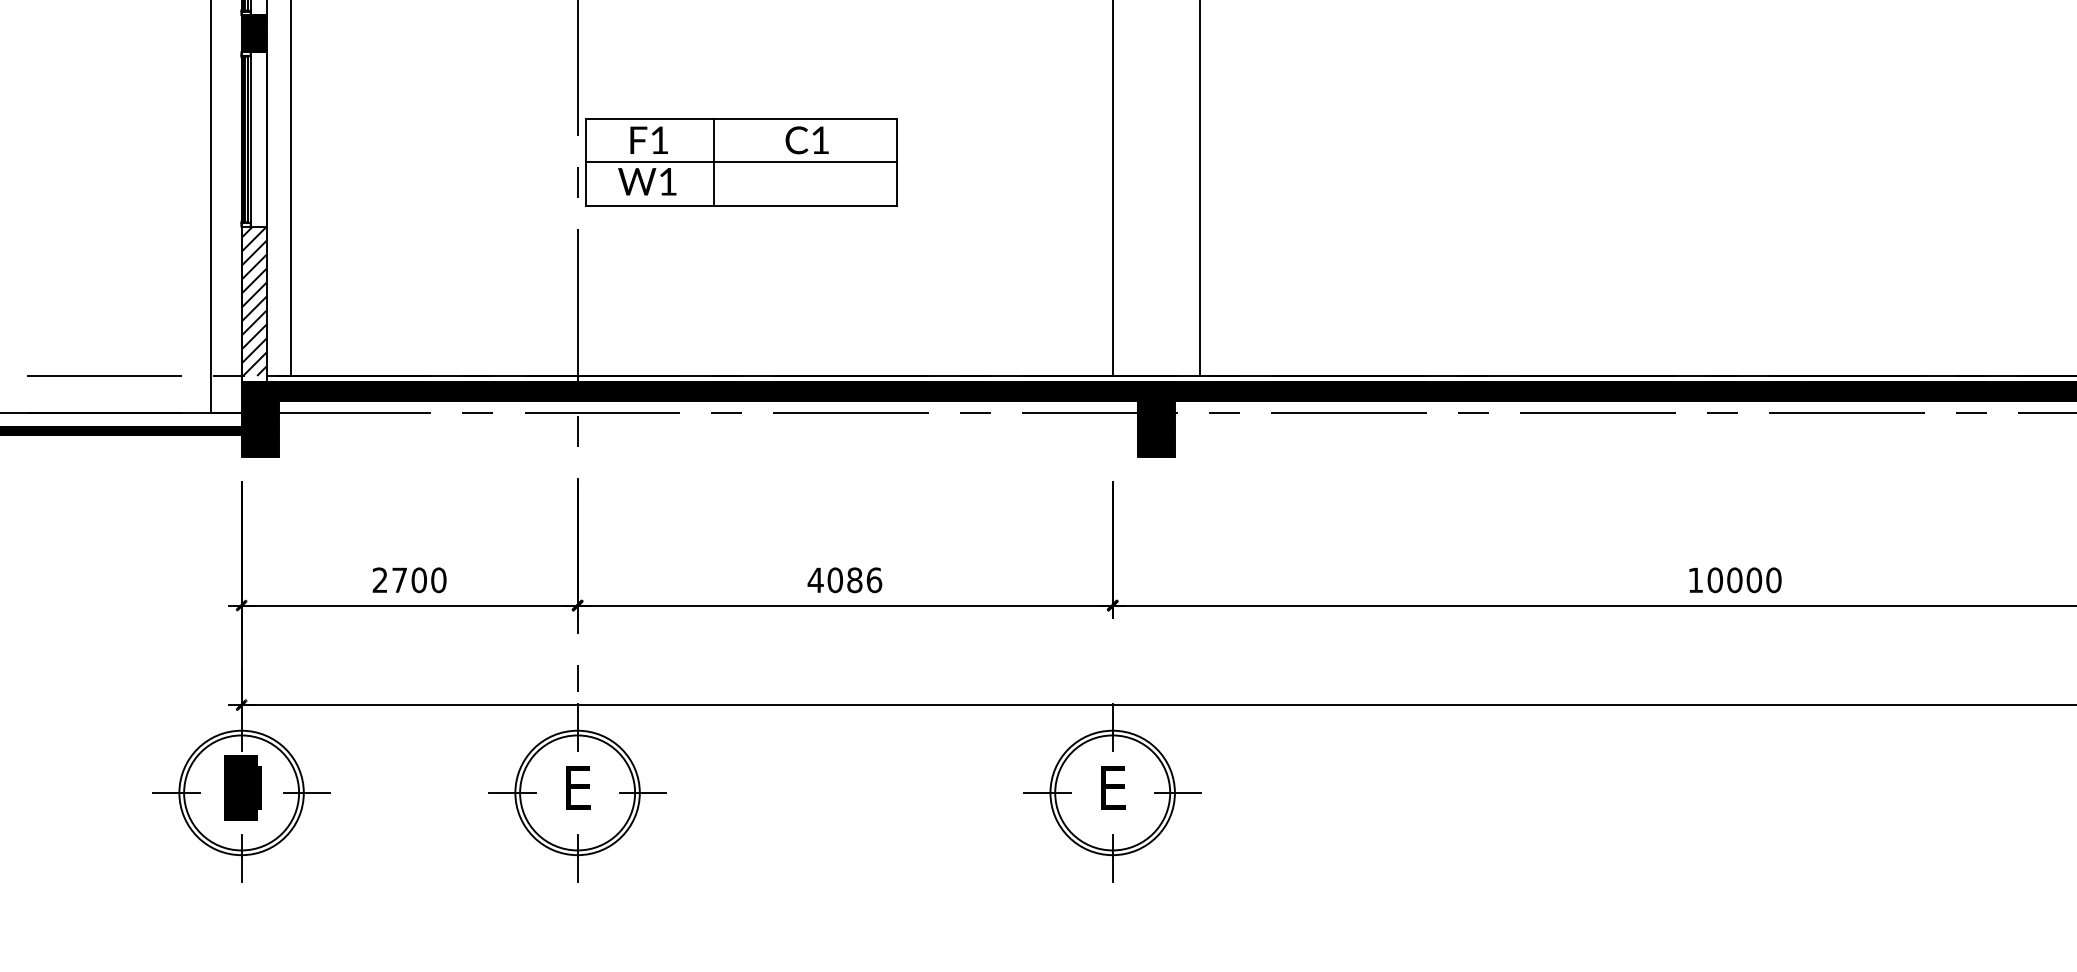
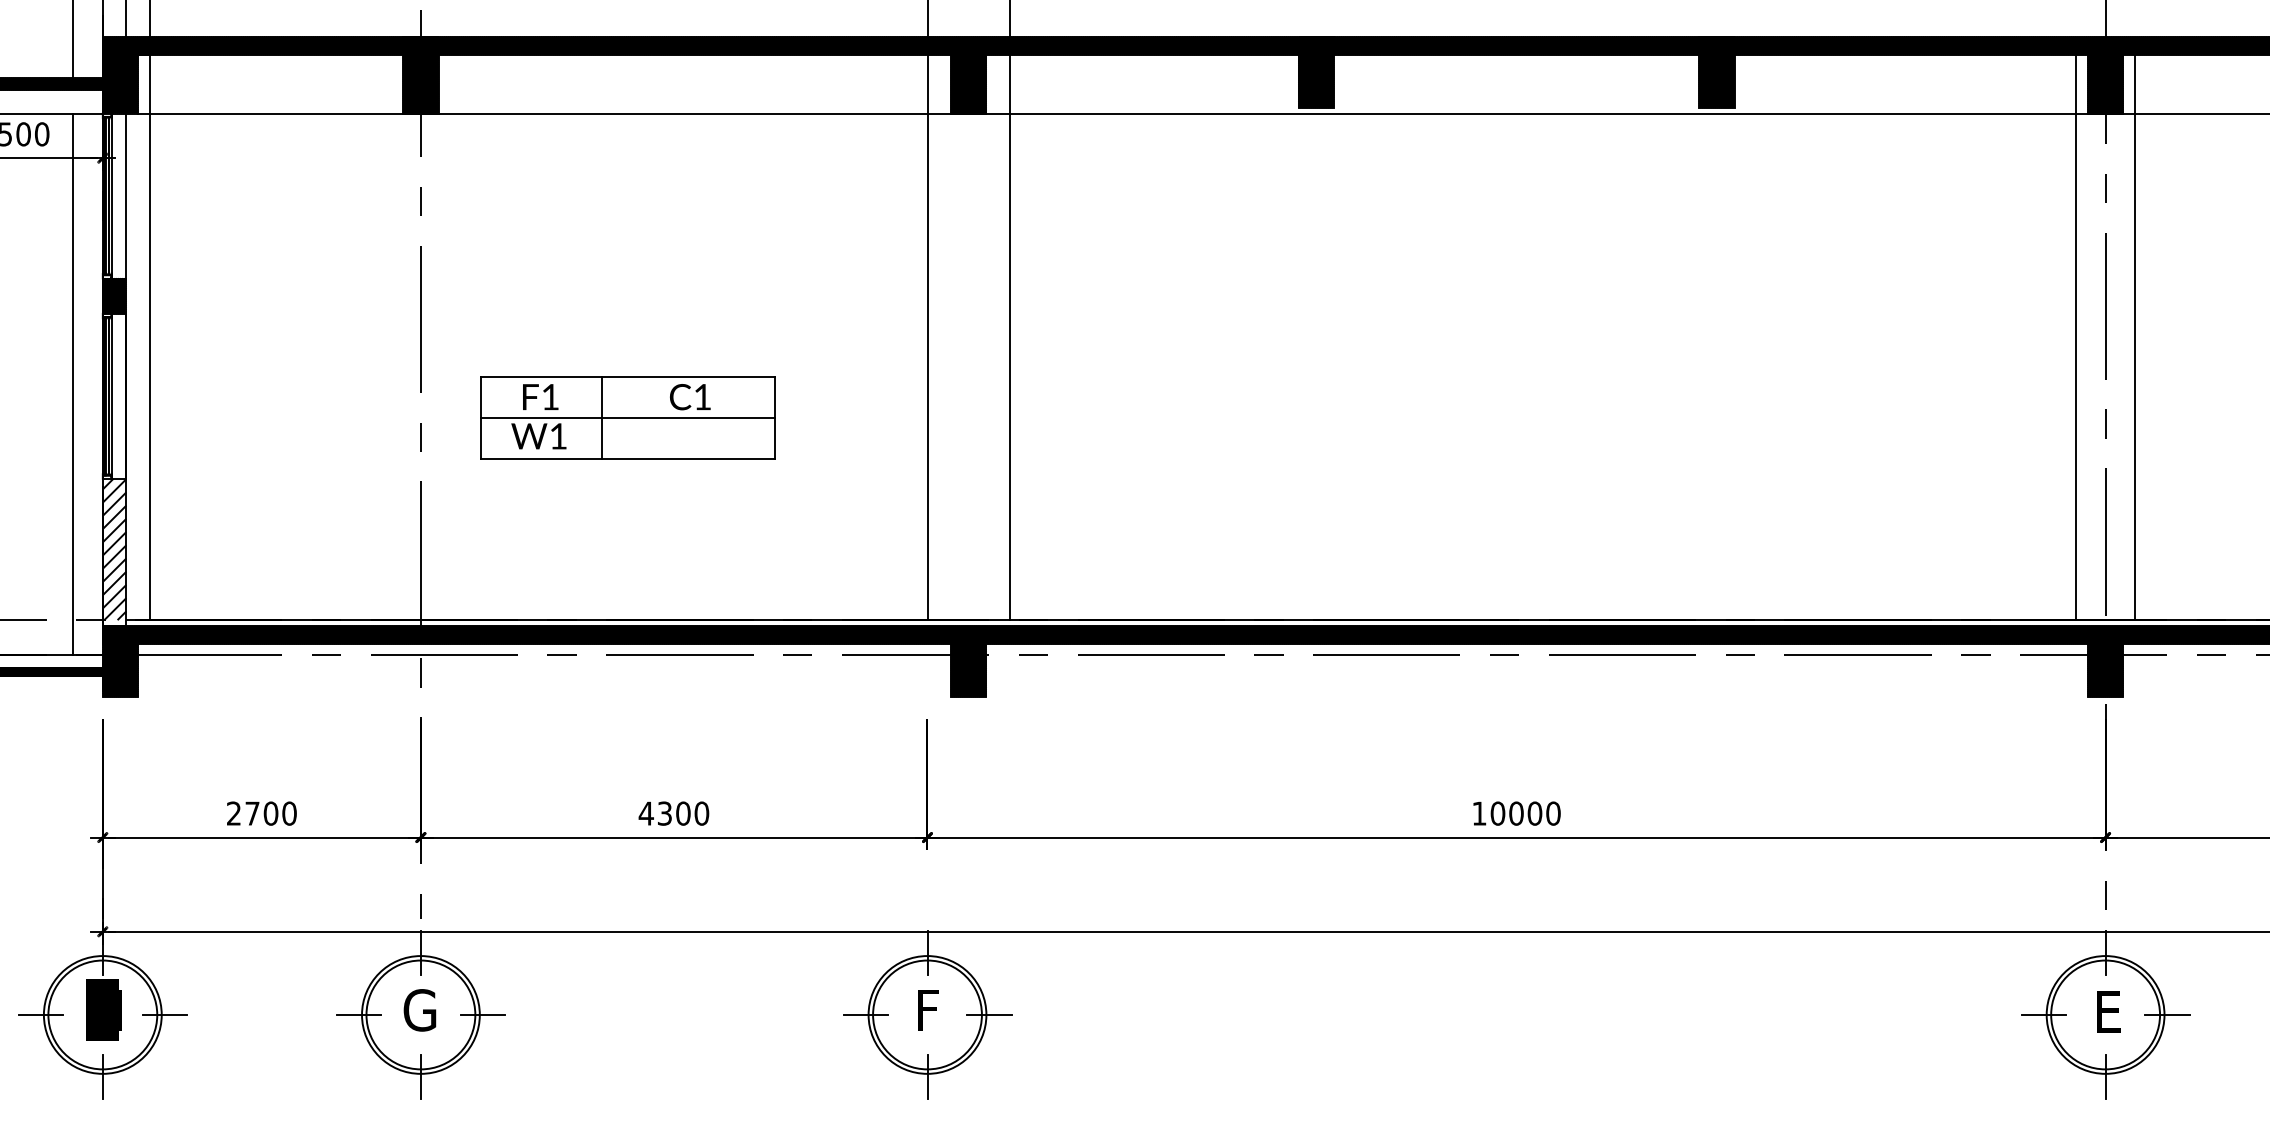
part: (740, 161) -> (627, 417), moved
text: (854, 580) -> (683, 813), 4086 -> 4300
text: (576, 788) -> (419, 1010), E -> G
text: (1112, 788) -> (927, 1010), E -> F

